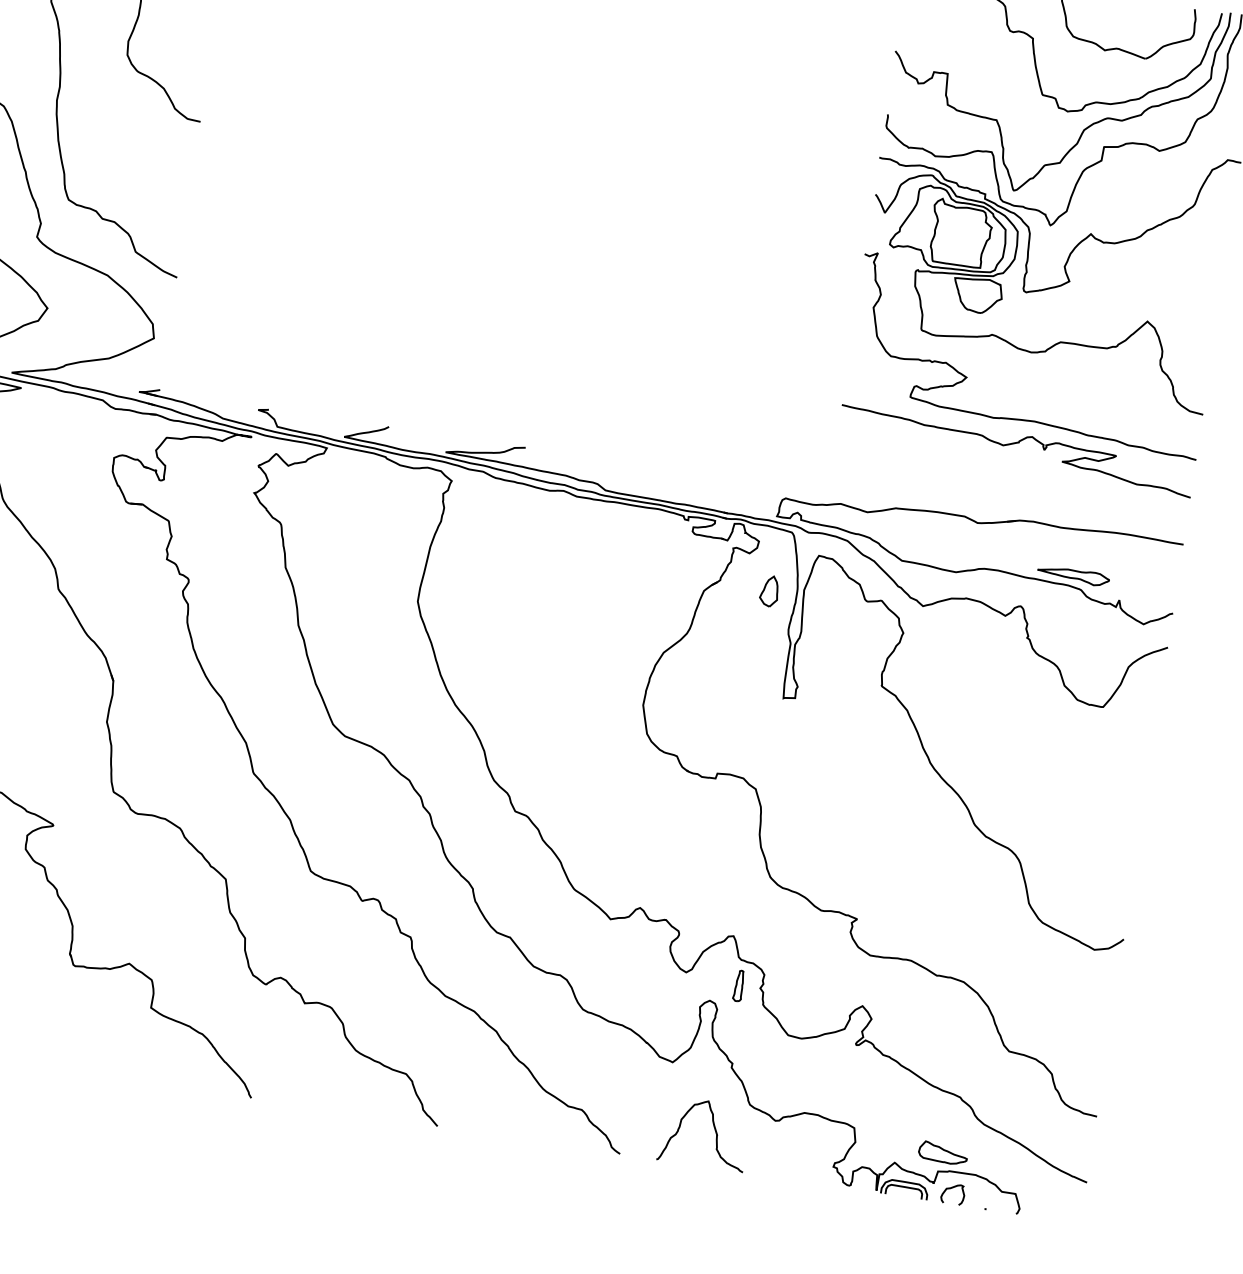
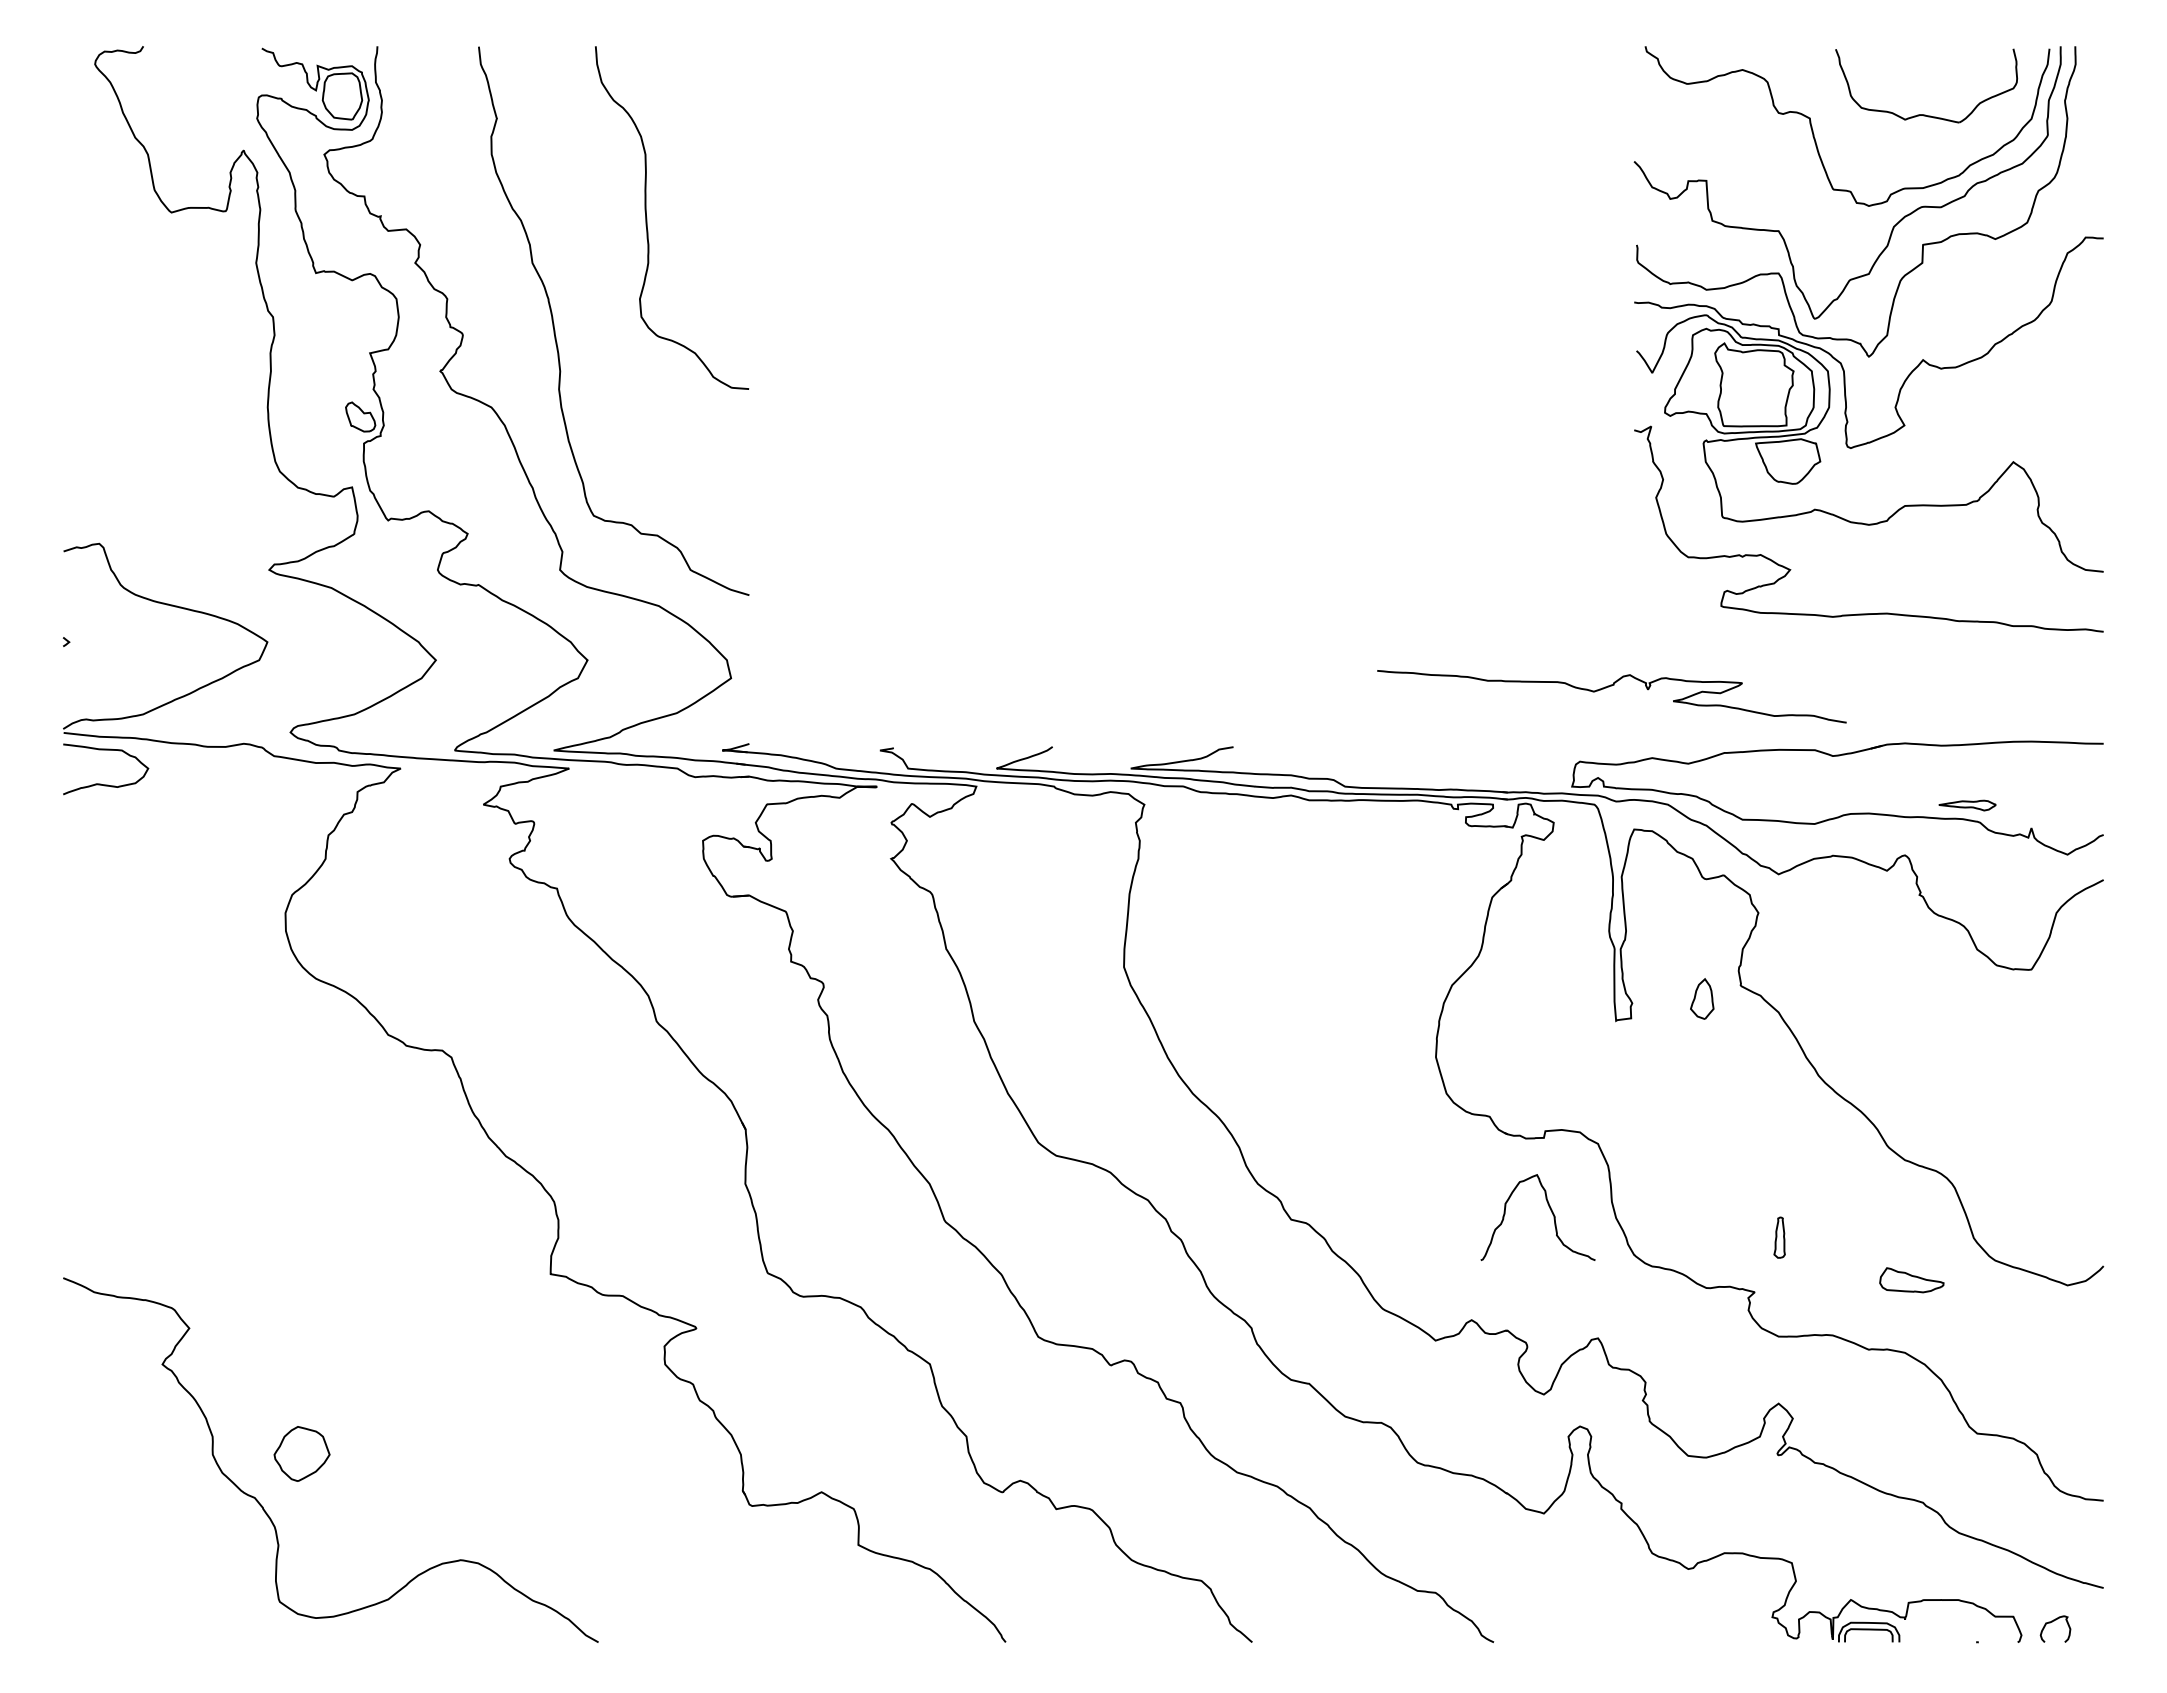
curve: (1015, 444) -> (1609, 687), moved
part: (1073, 575) -> (1967, 805), size x0.6
part: (769, 590) -> (1702, 998), moved
part: (738, 985) -> (1779, 1237), moved
curve: (714, 1129) -> (1550, 1210), moved
part: (942, 1153) -> (1911, 1280), moved
curve: (951, 1188) -> (2052, 1622), moved

